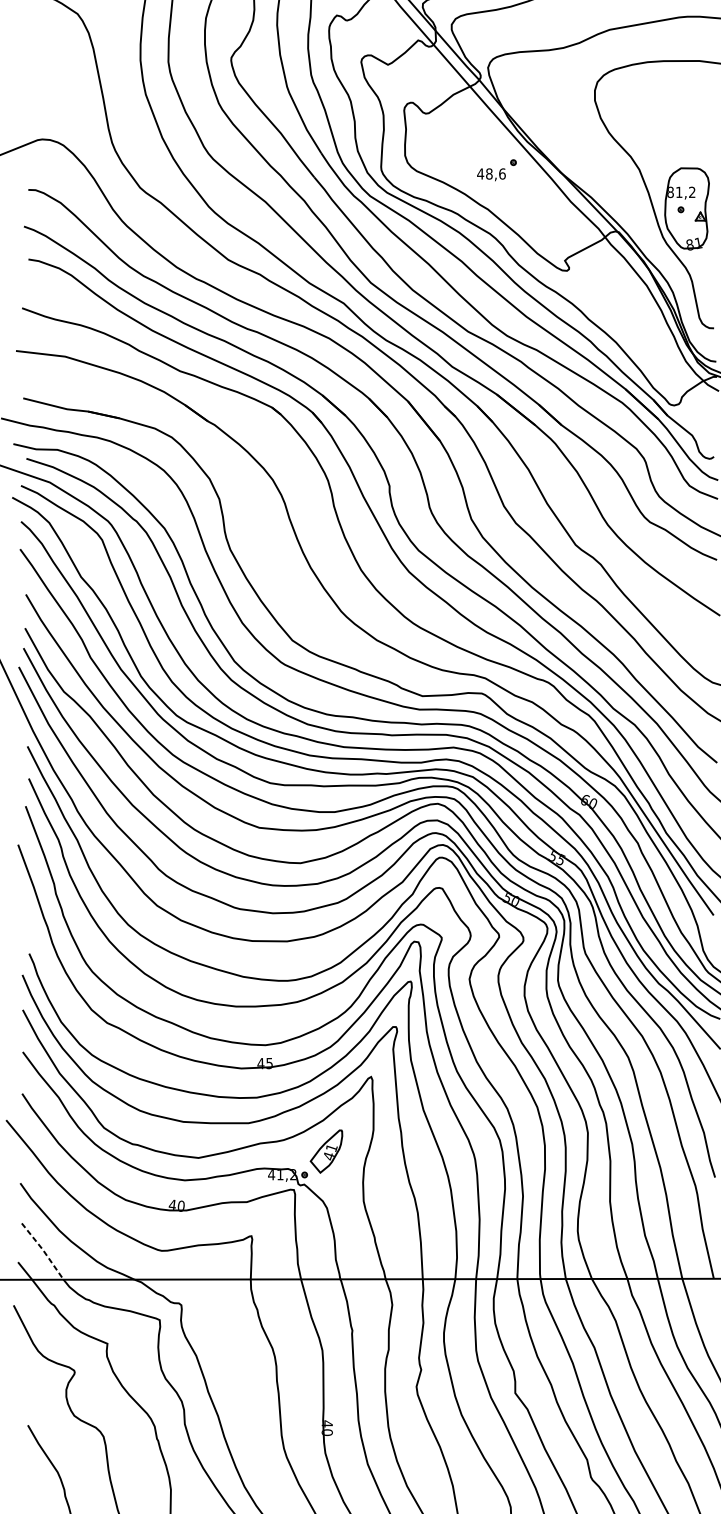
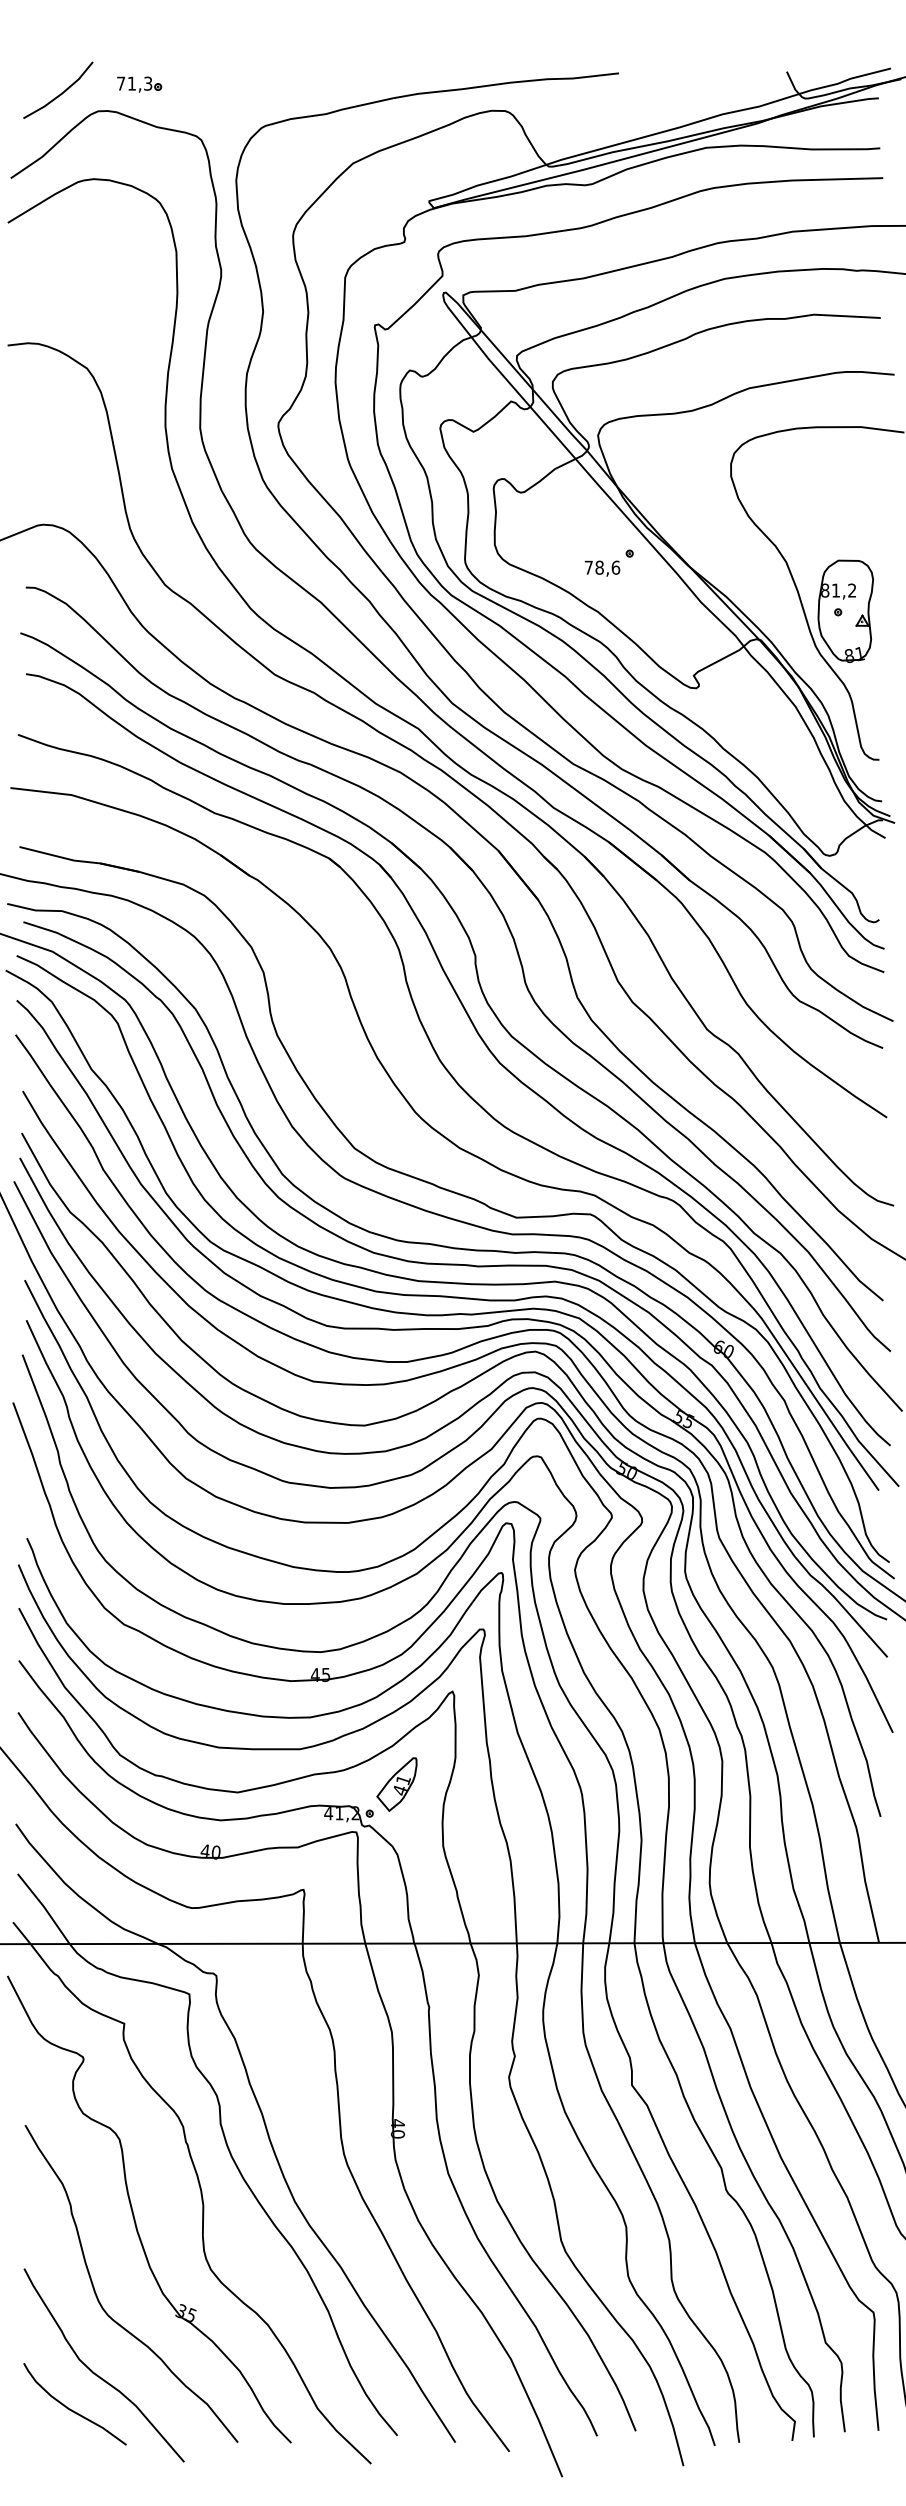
text: (480, 173) -> (588, 567), 48,6 -> 78,6
line: (43, 1251) -> (44, 1908), dashed -> solid

